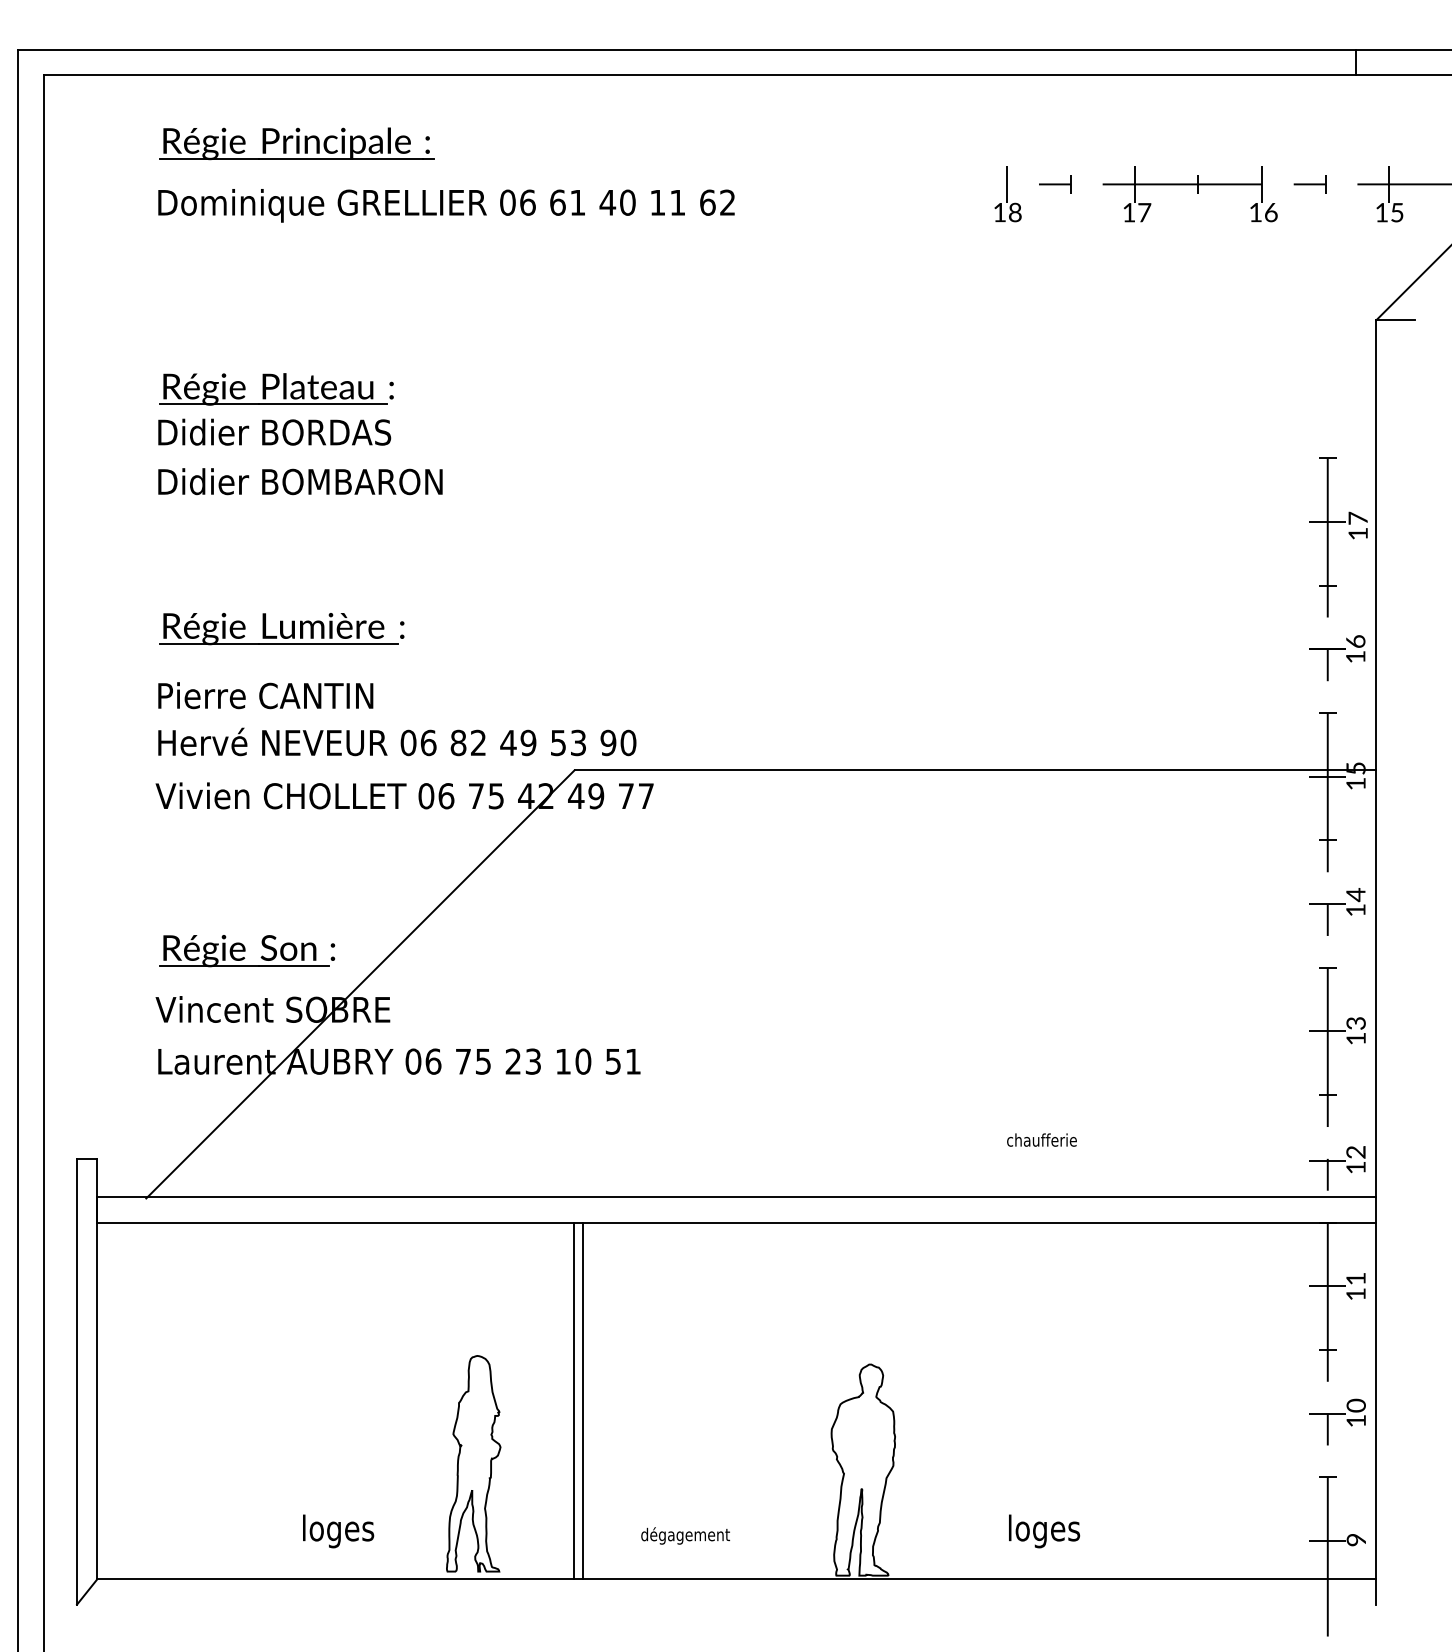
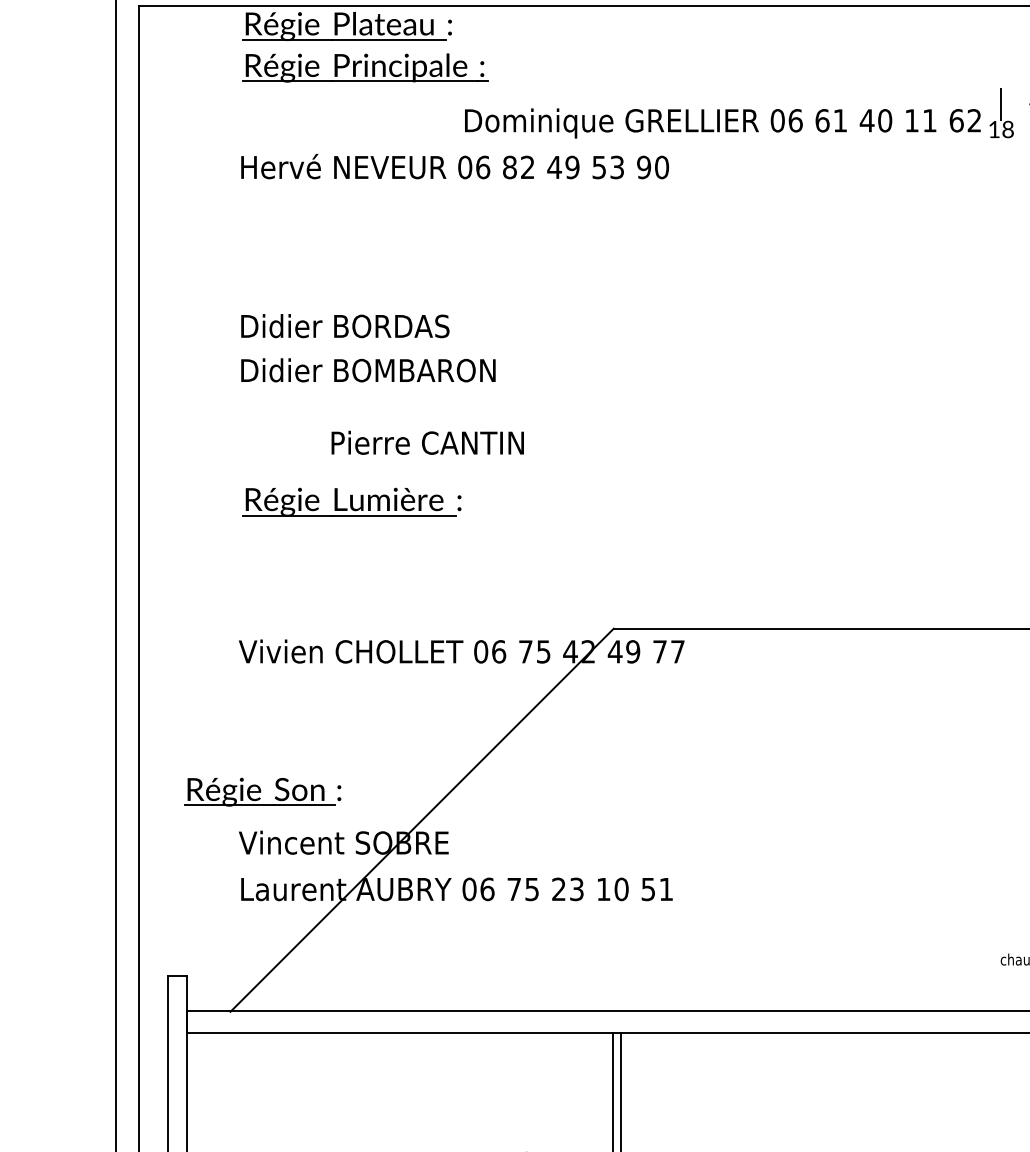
text: (446, 205) -> (722, 123), moved
part: (276, 389) -> (346, 26), moved
text: (265, 695) -> (427, 442), moved
text: (397, 741) -> (455, 166), moved
part: (247, 951) -> (262, 792), moved

